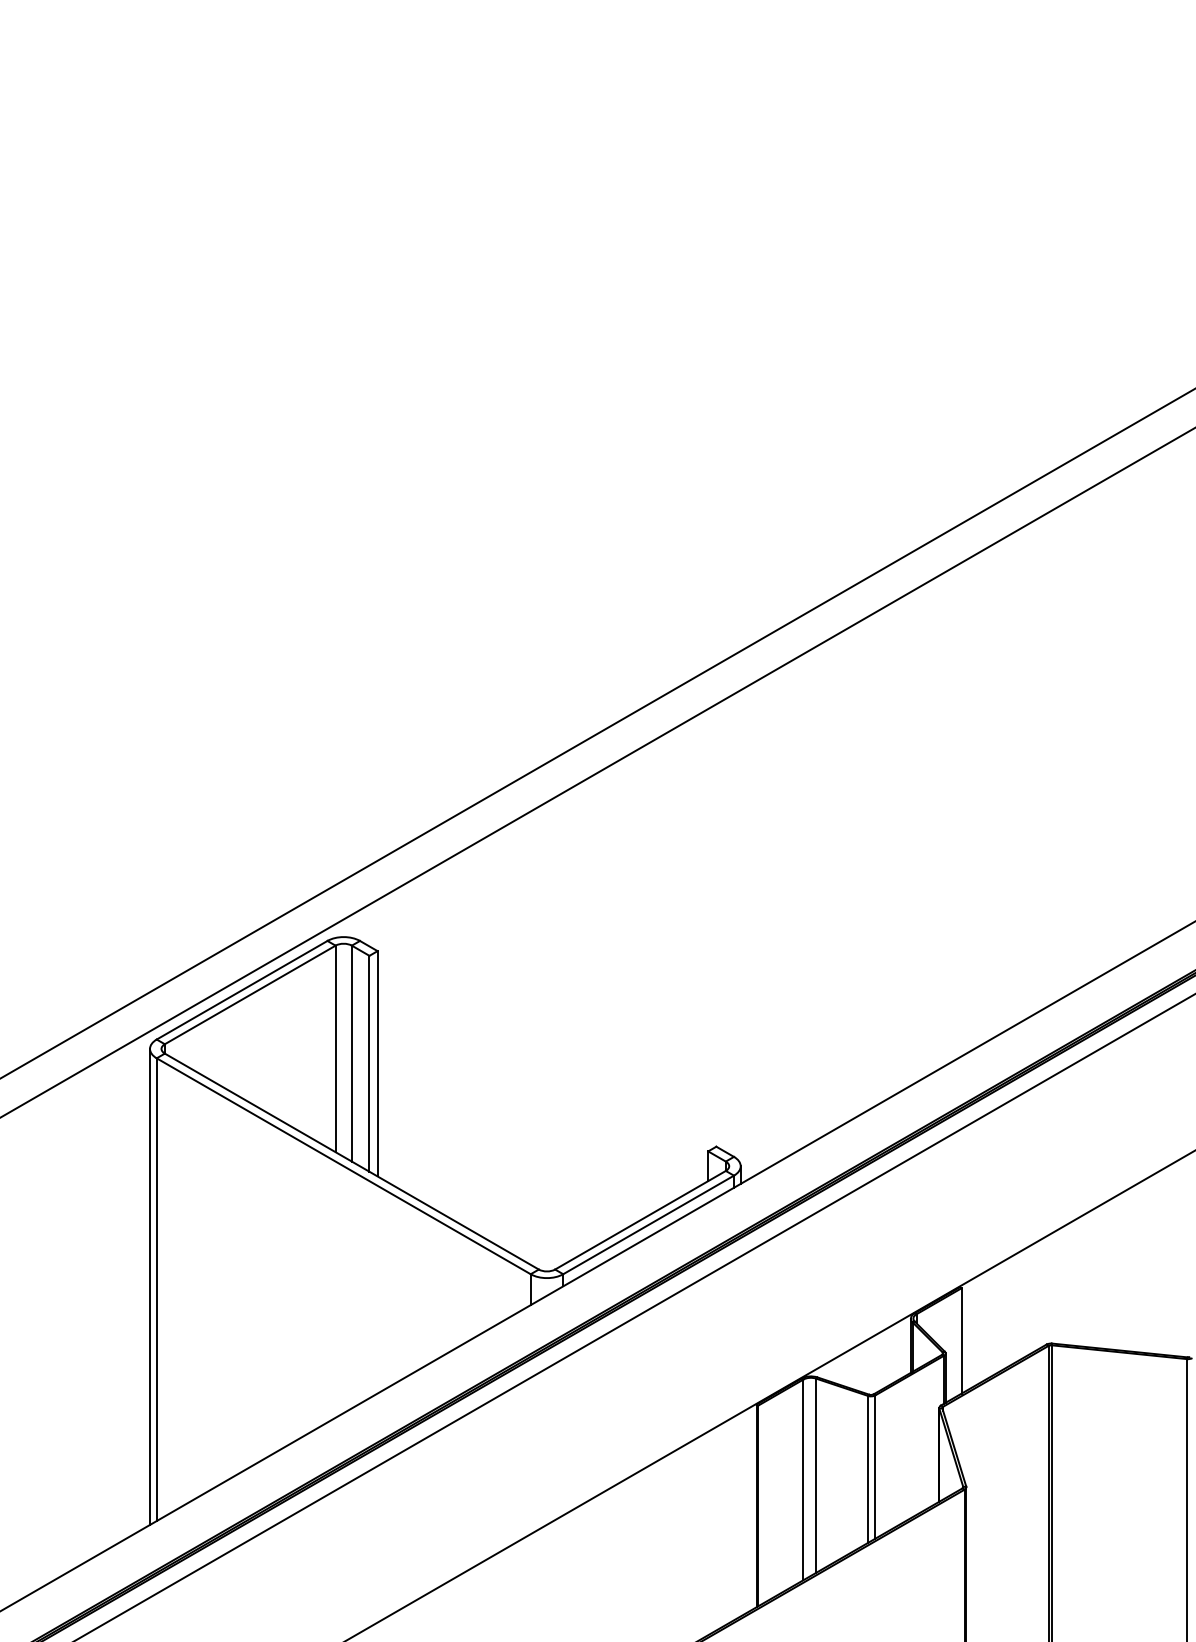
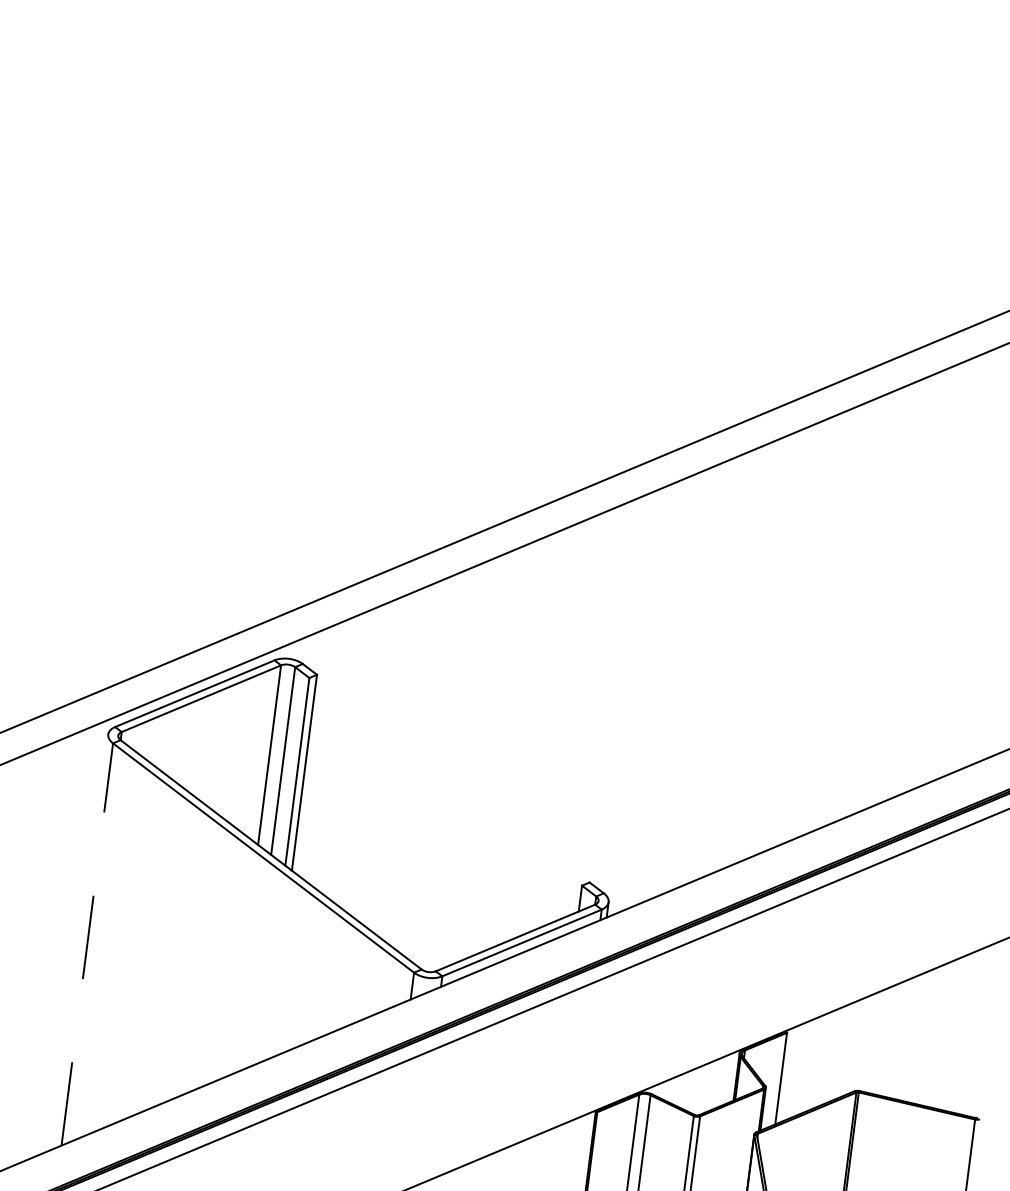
line: (150, 1286) -> (82, 941), removed
line: (156, 1289) -> (87, 944), solid -> dashed

